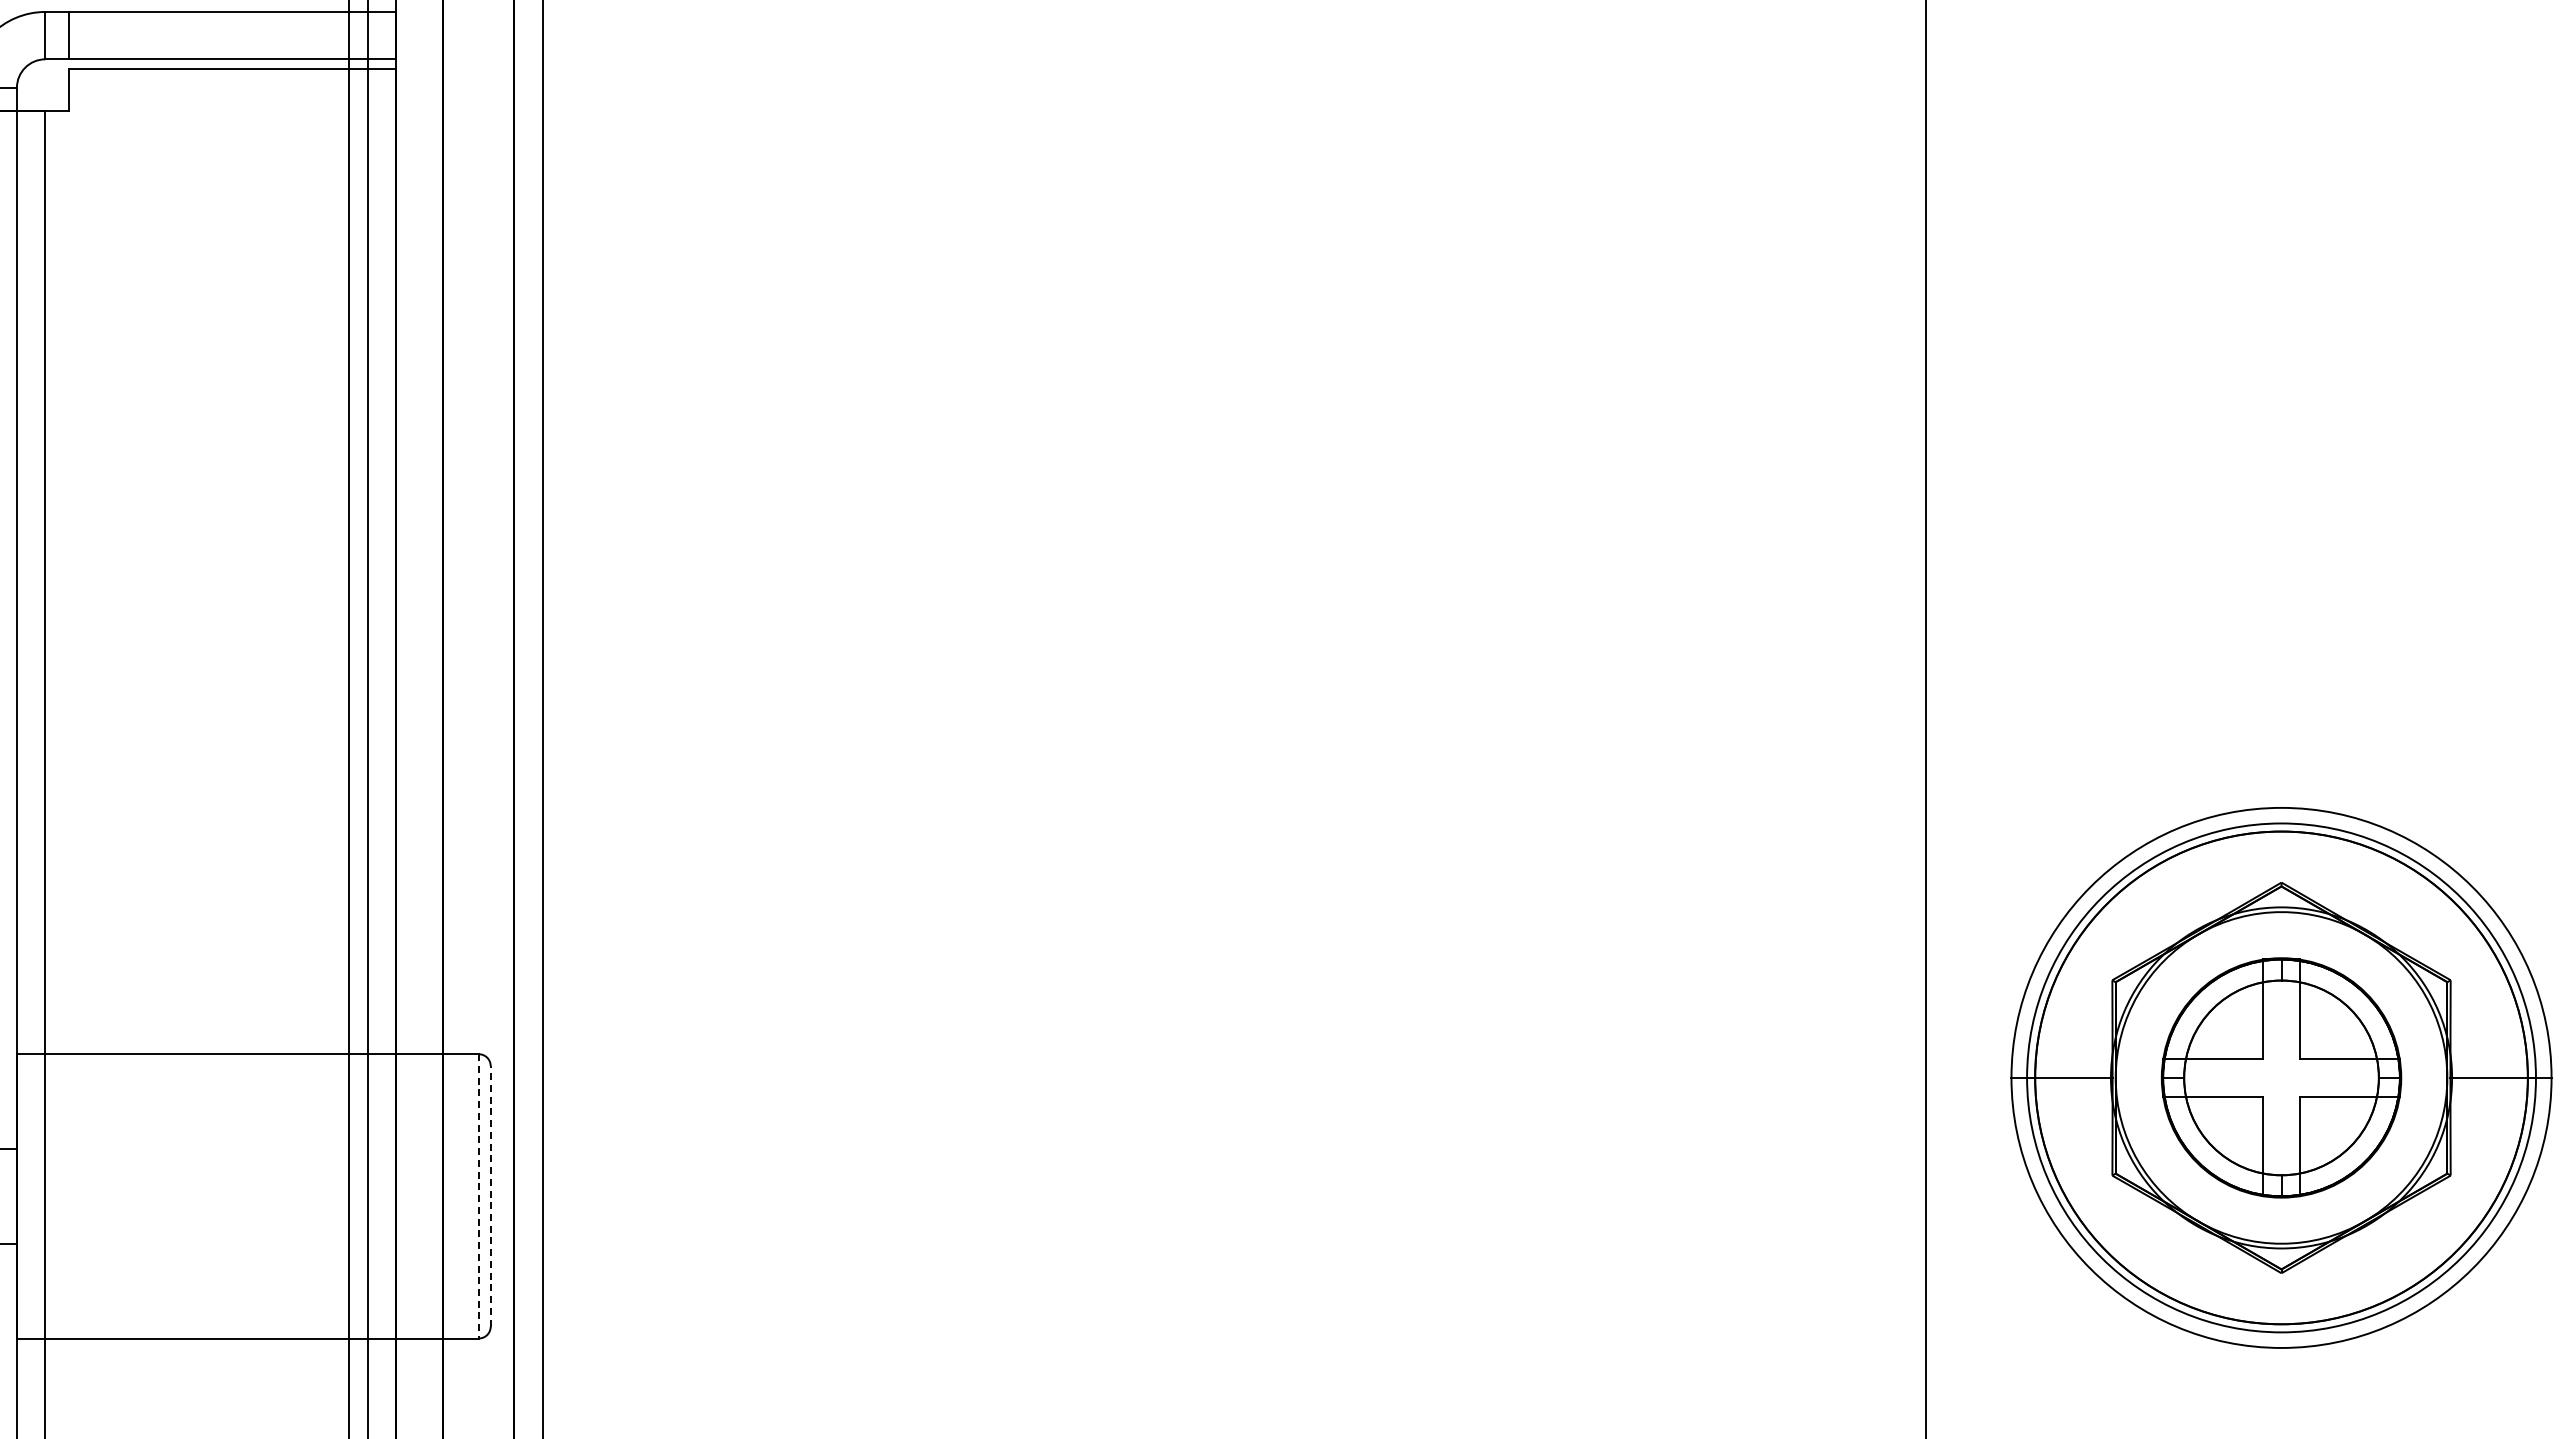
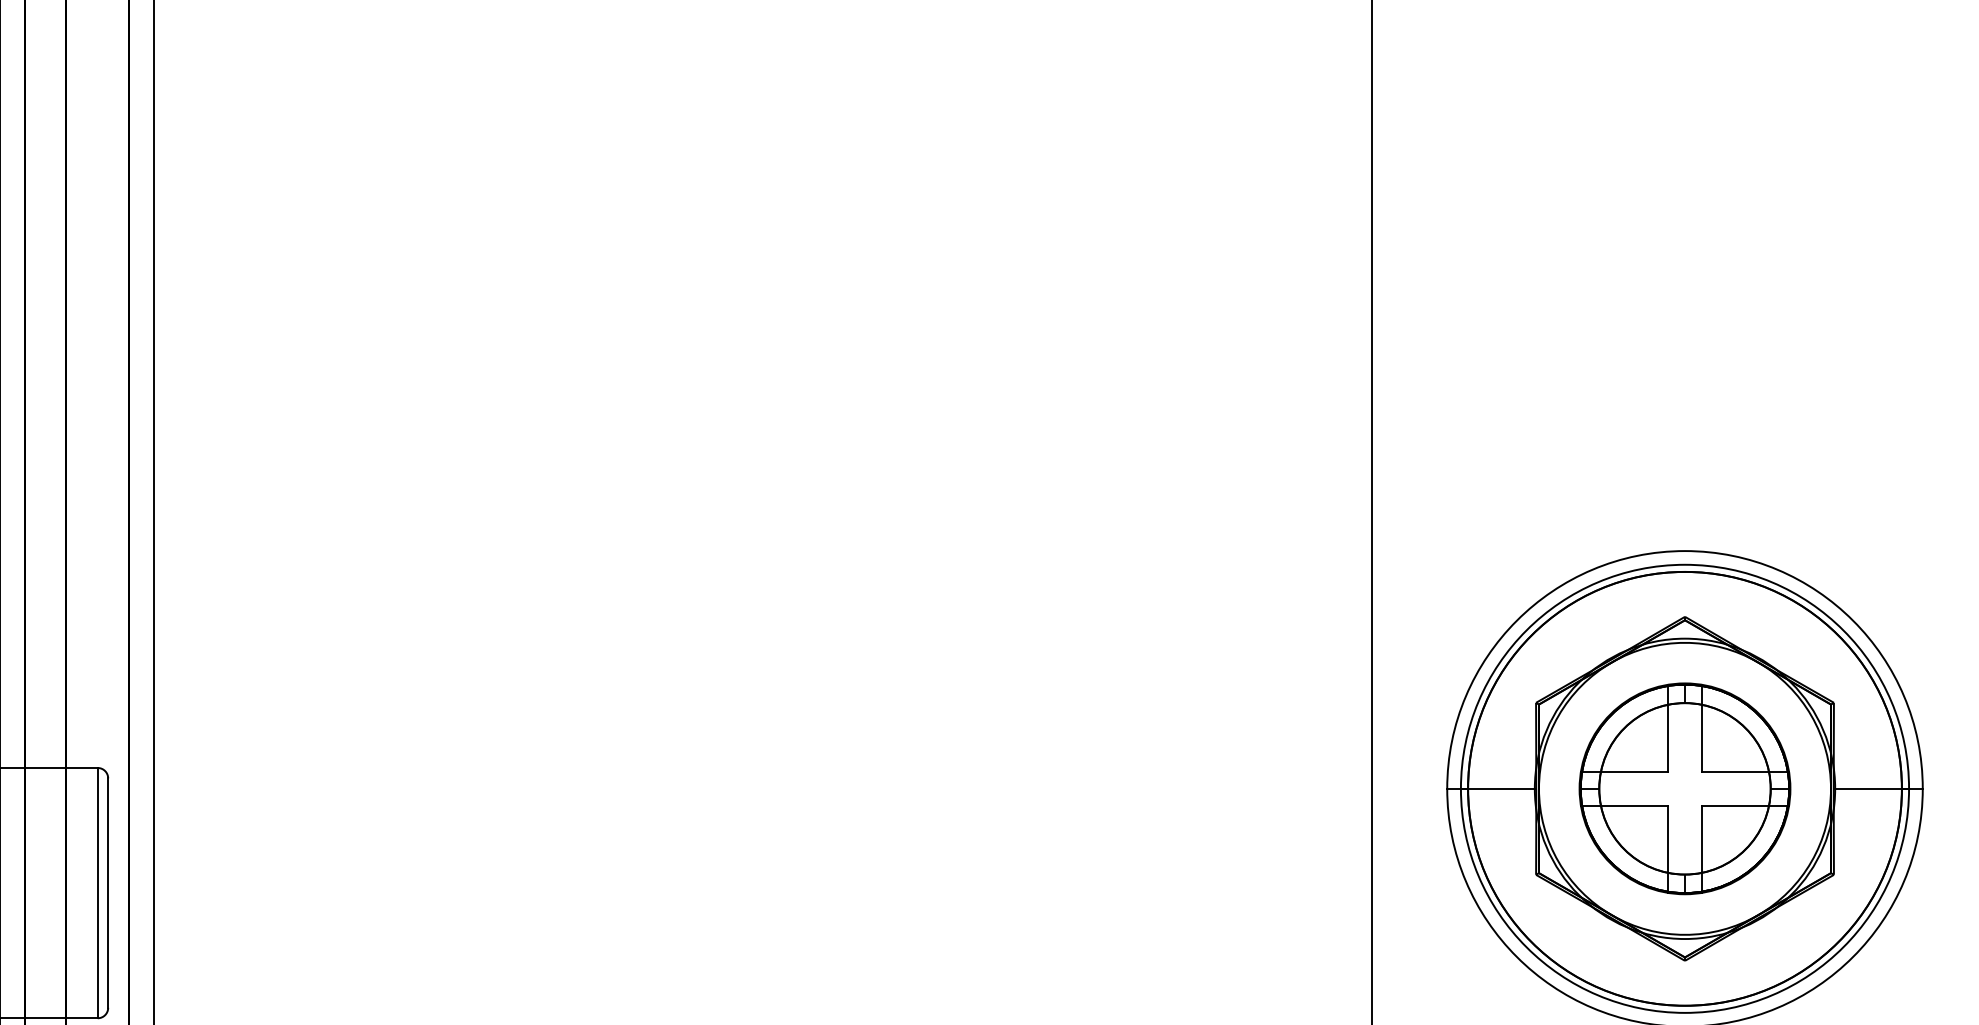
line: (490, 1195) -> (108, 892), dashed -> solid
line: (478, 1196) -> (97, 893), dashed -> solid

